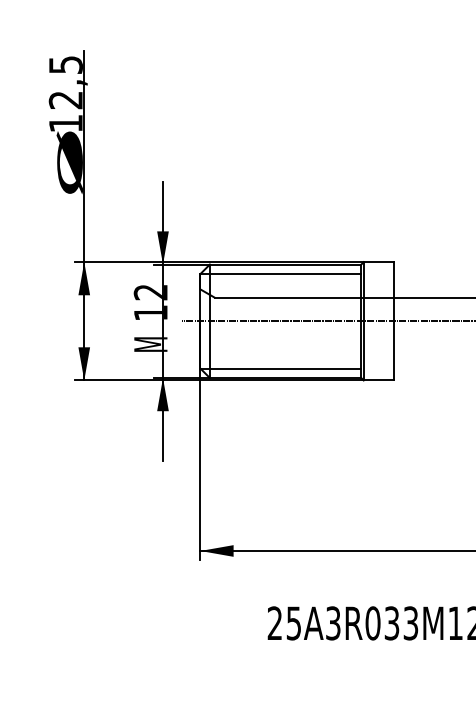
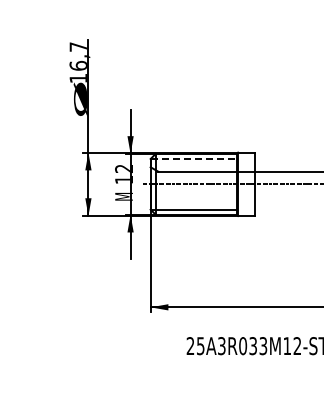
text: (63, 82) -> (77, 56), 12,5 -> 16,7
line: (280, 273) -> (193, 158), solid -> dashed

